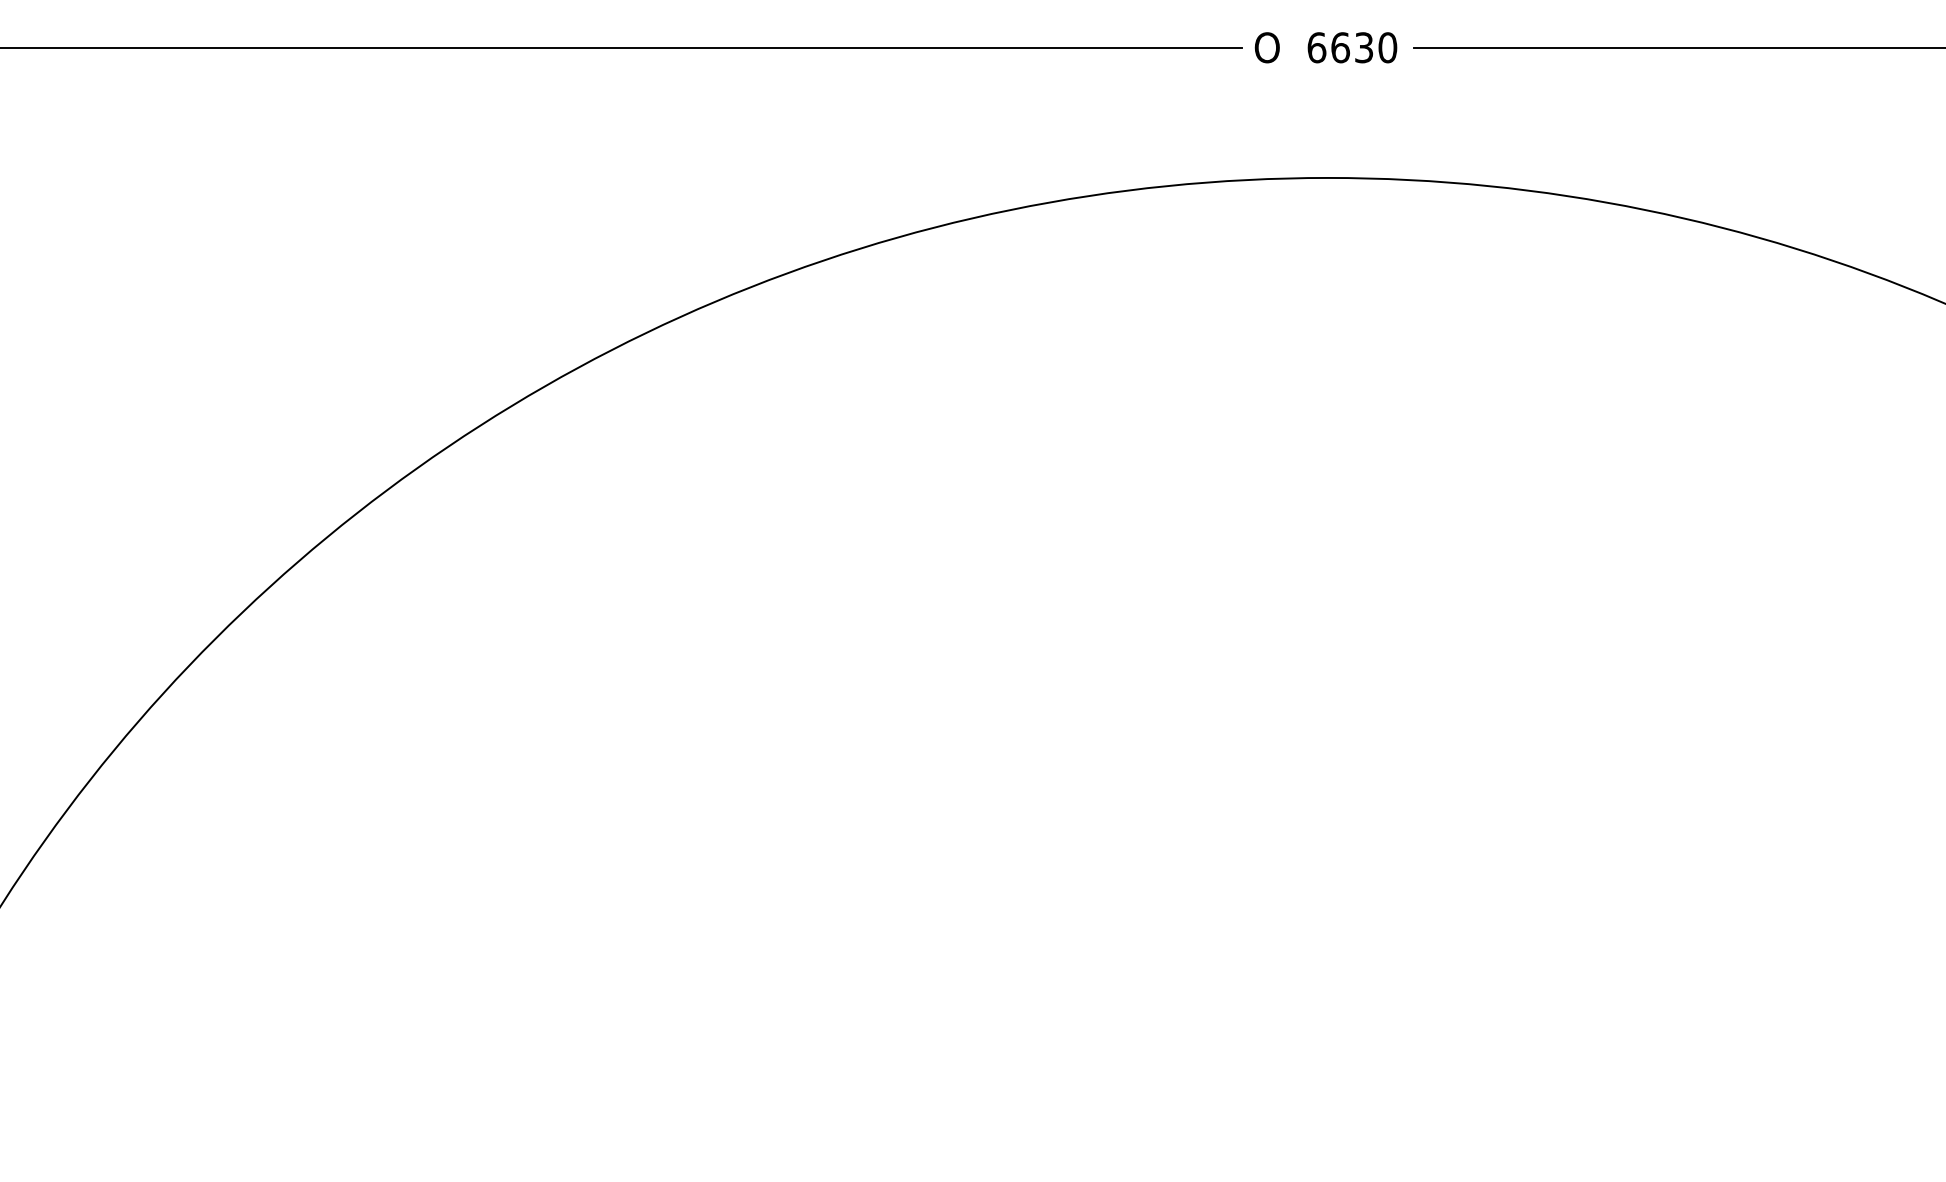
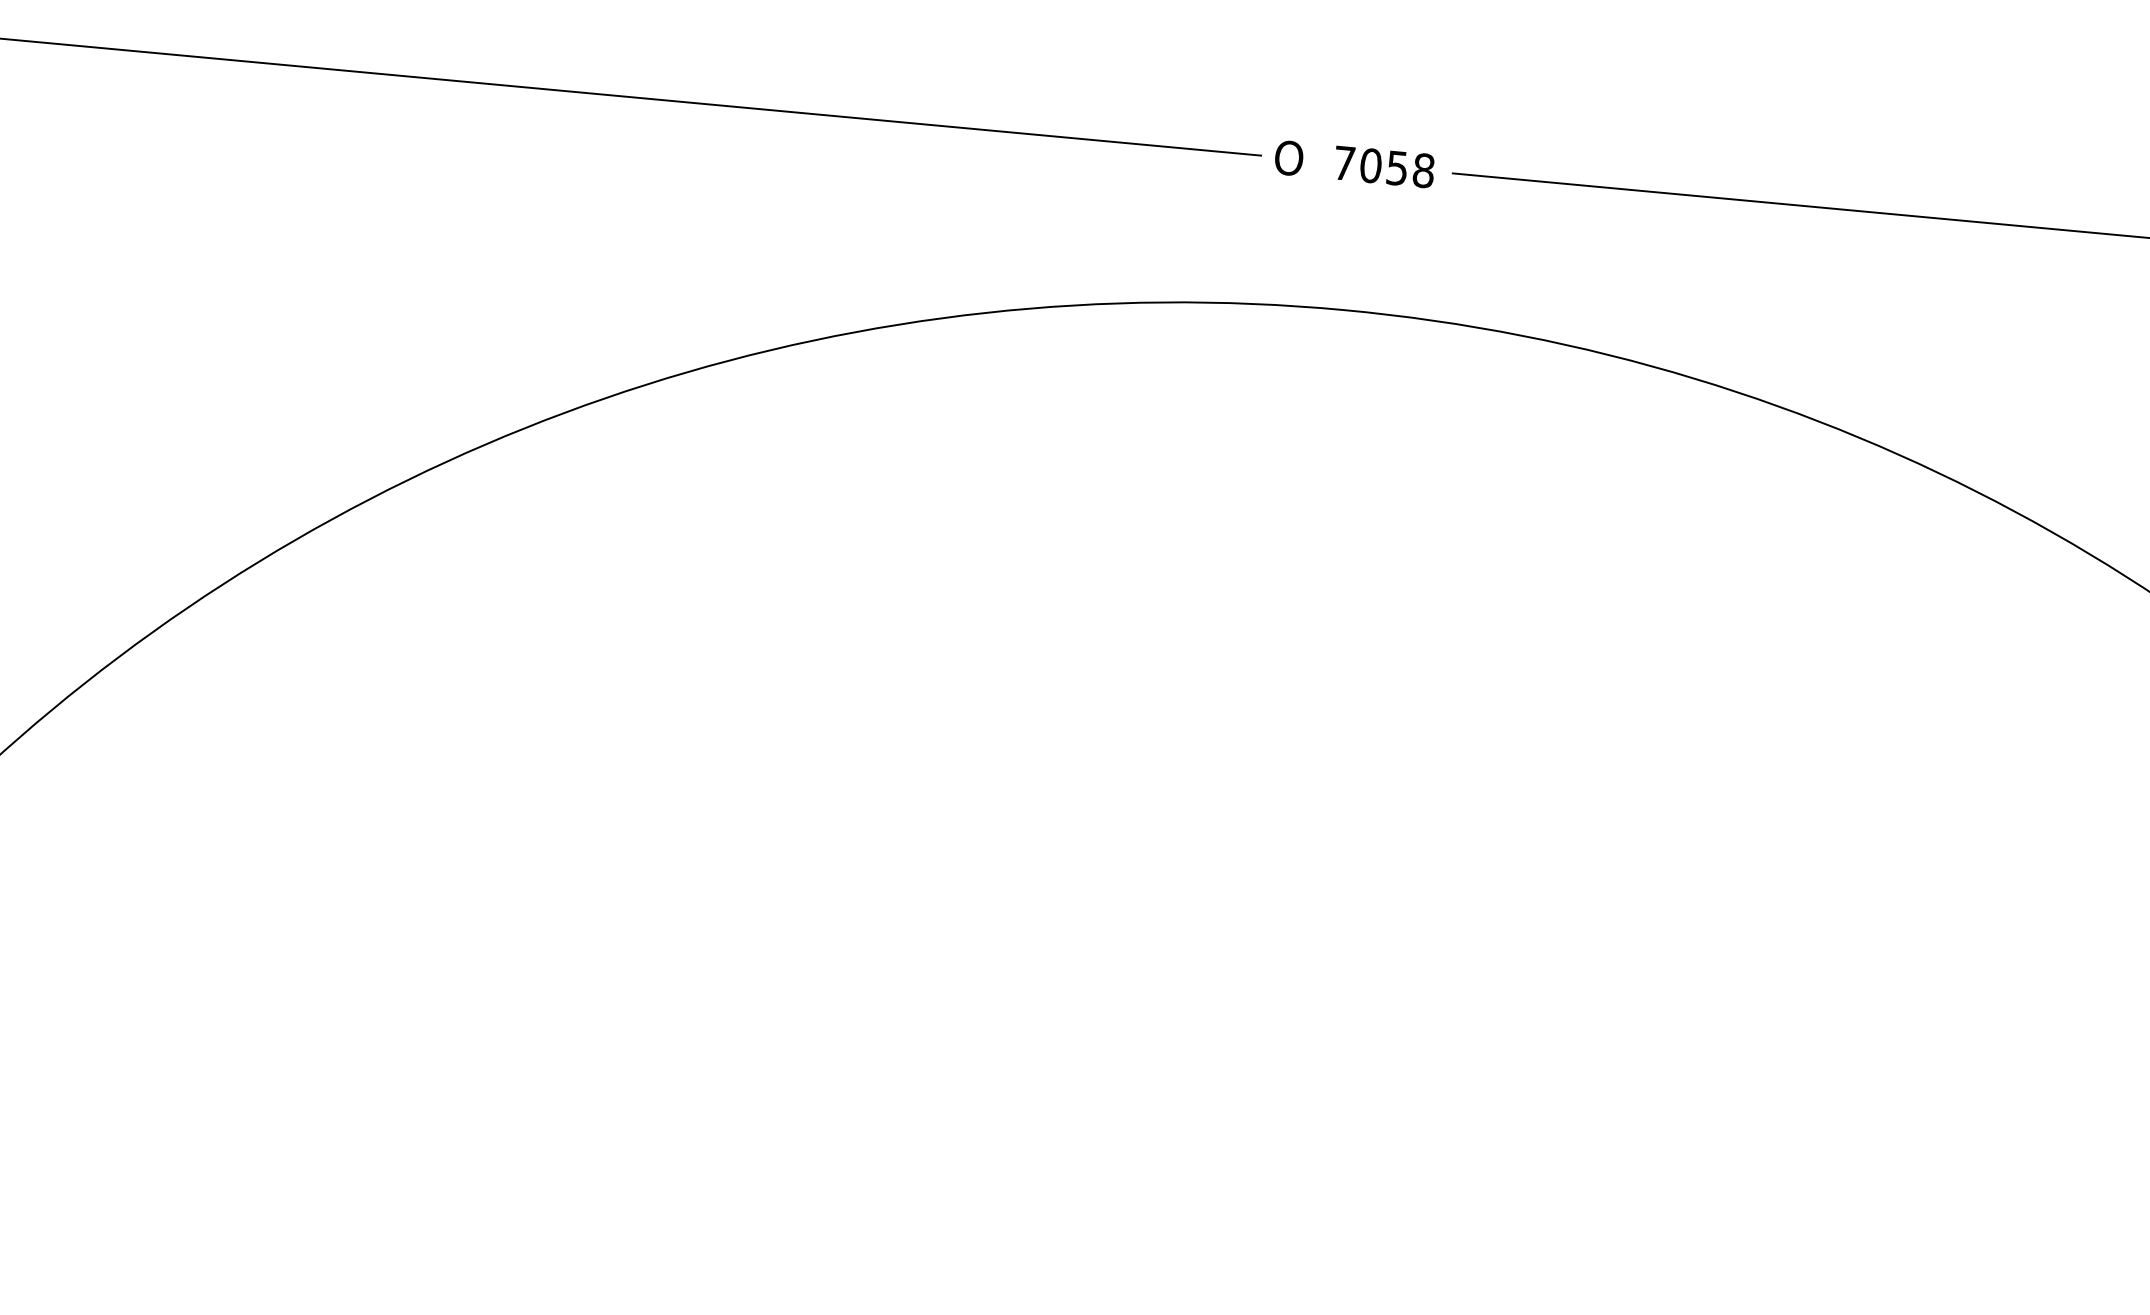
text: (1352, 47) -> (1384, 166), 6630 -> 7058

